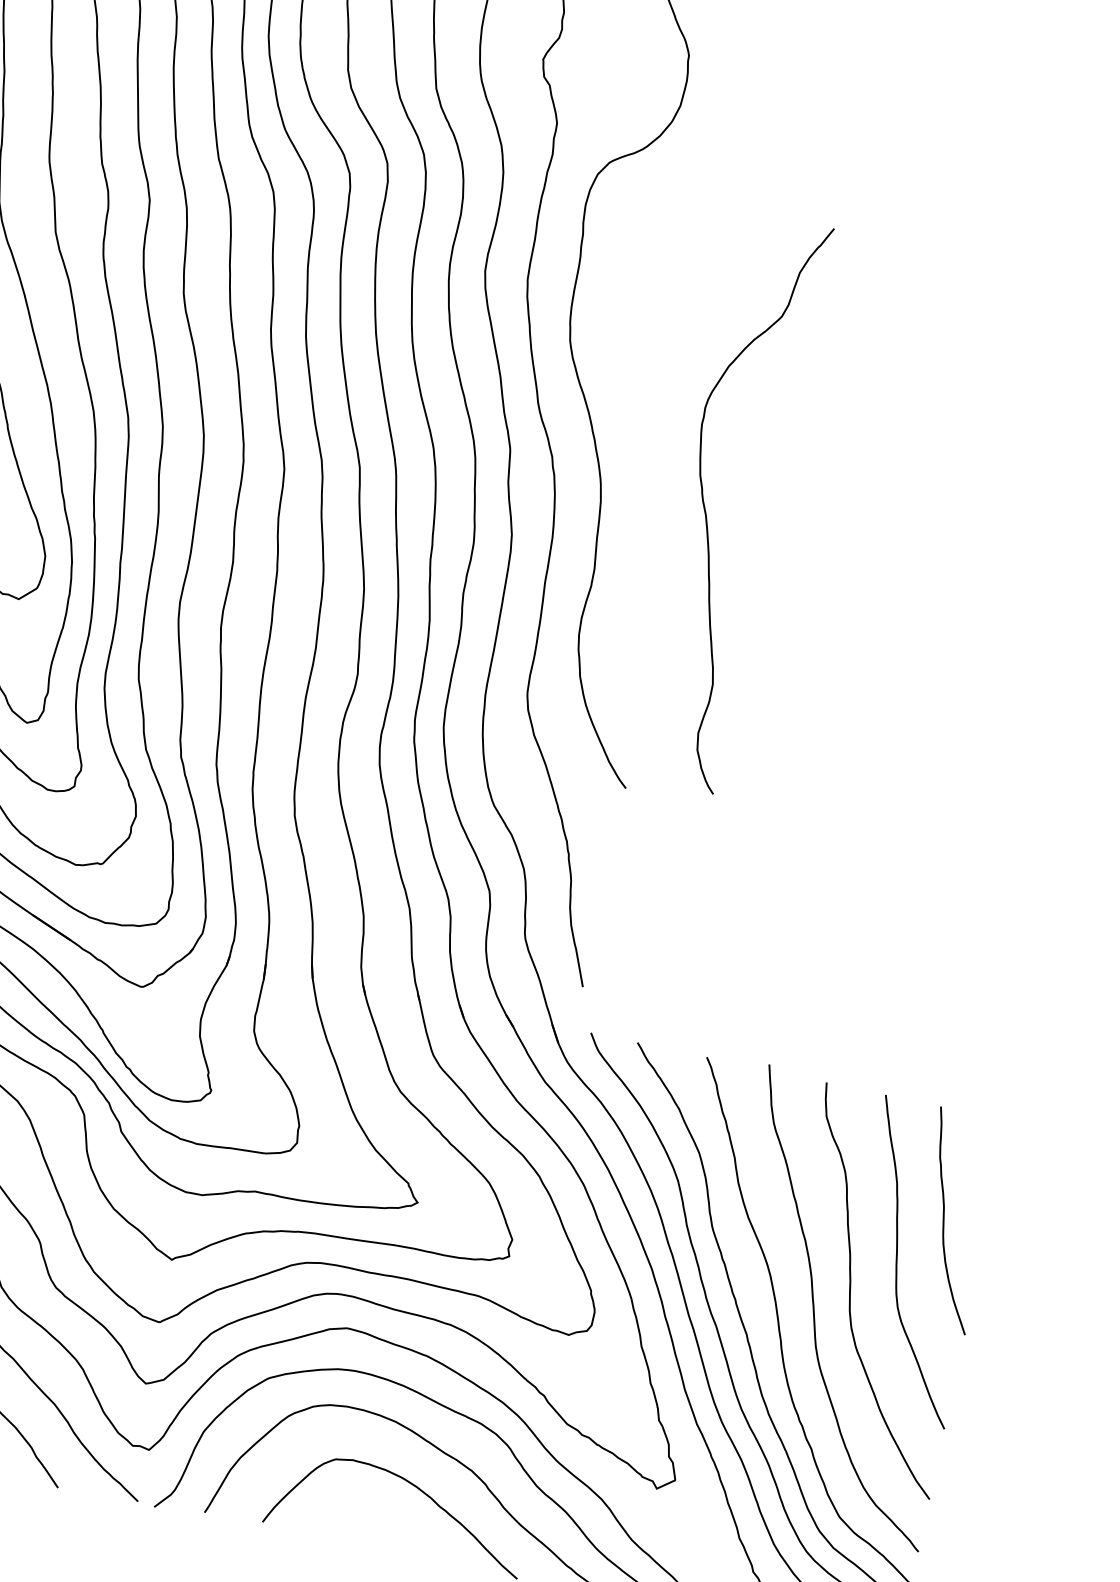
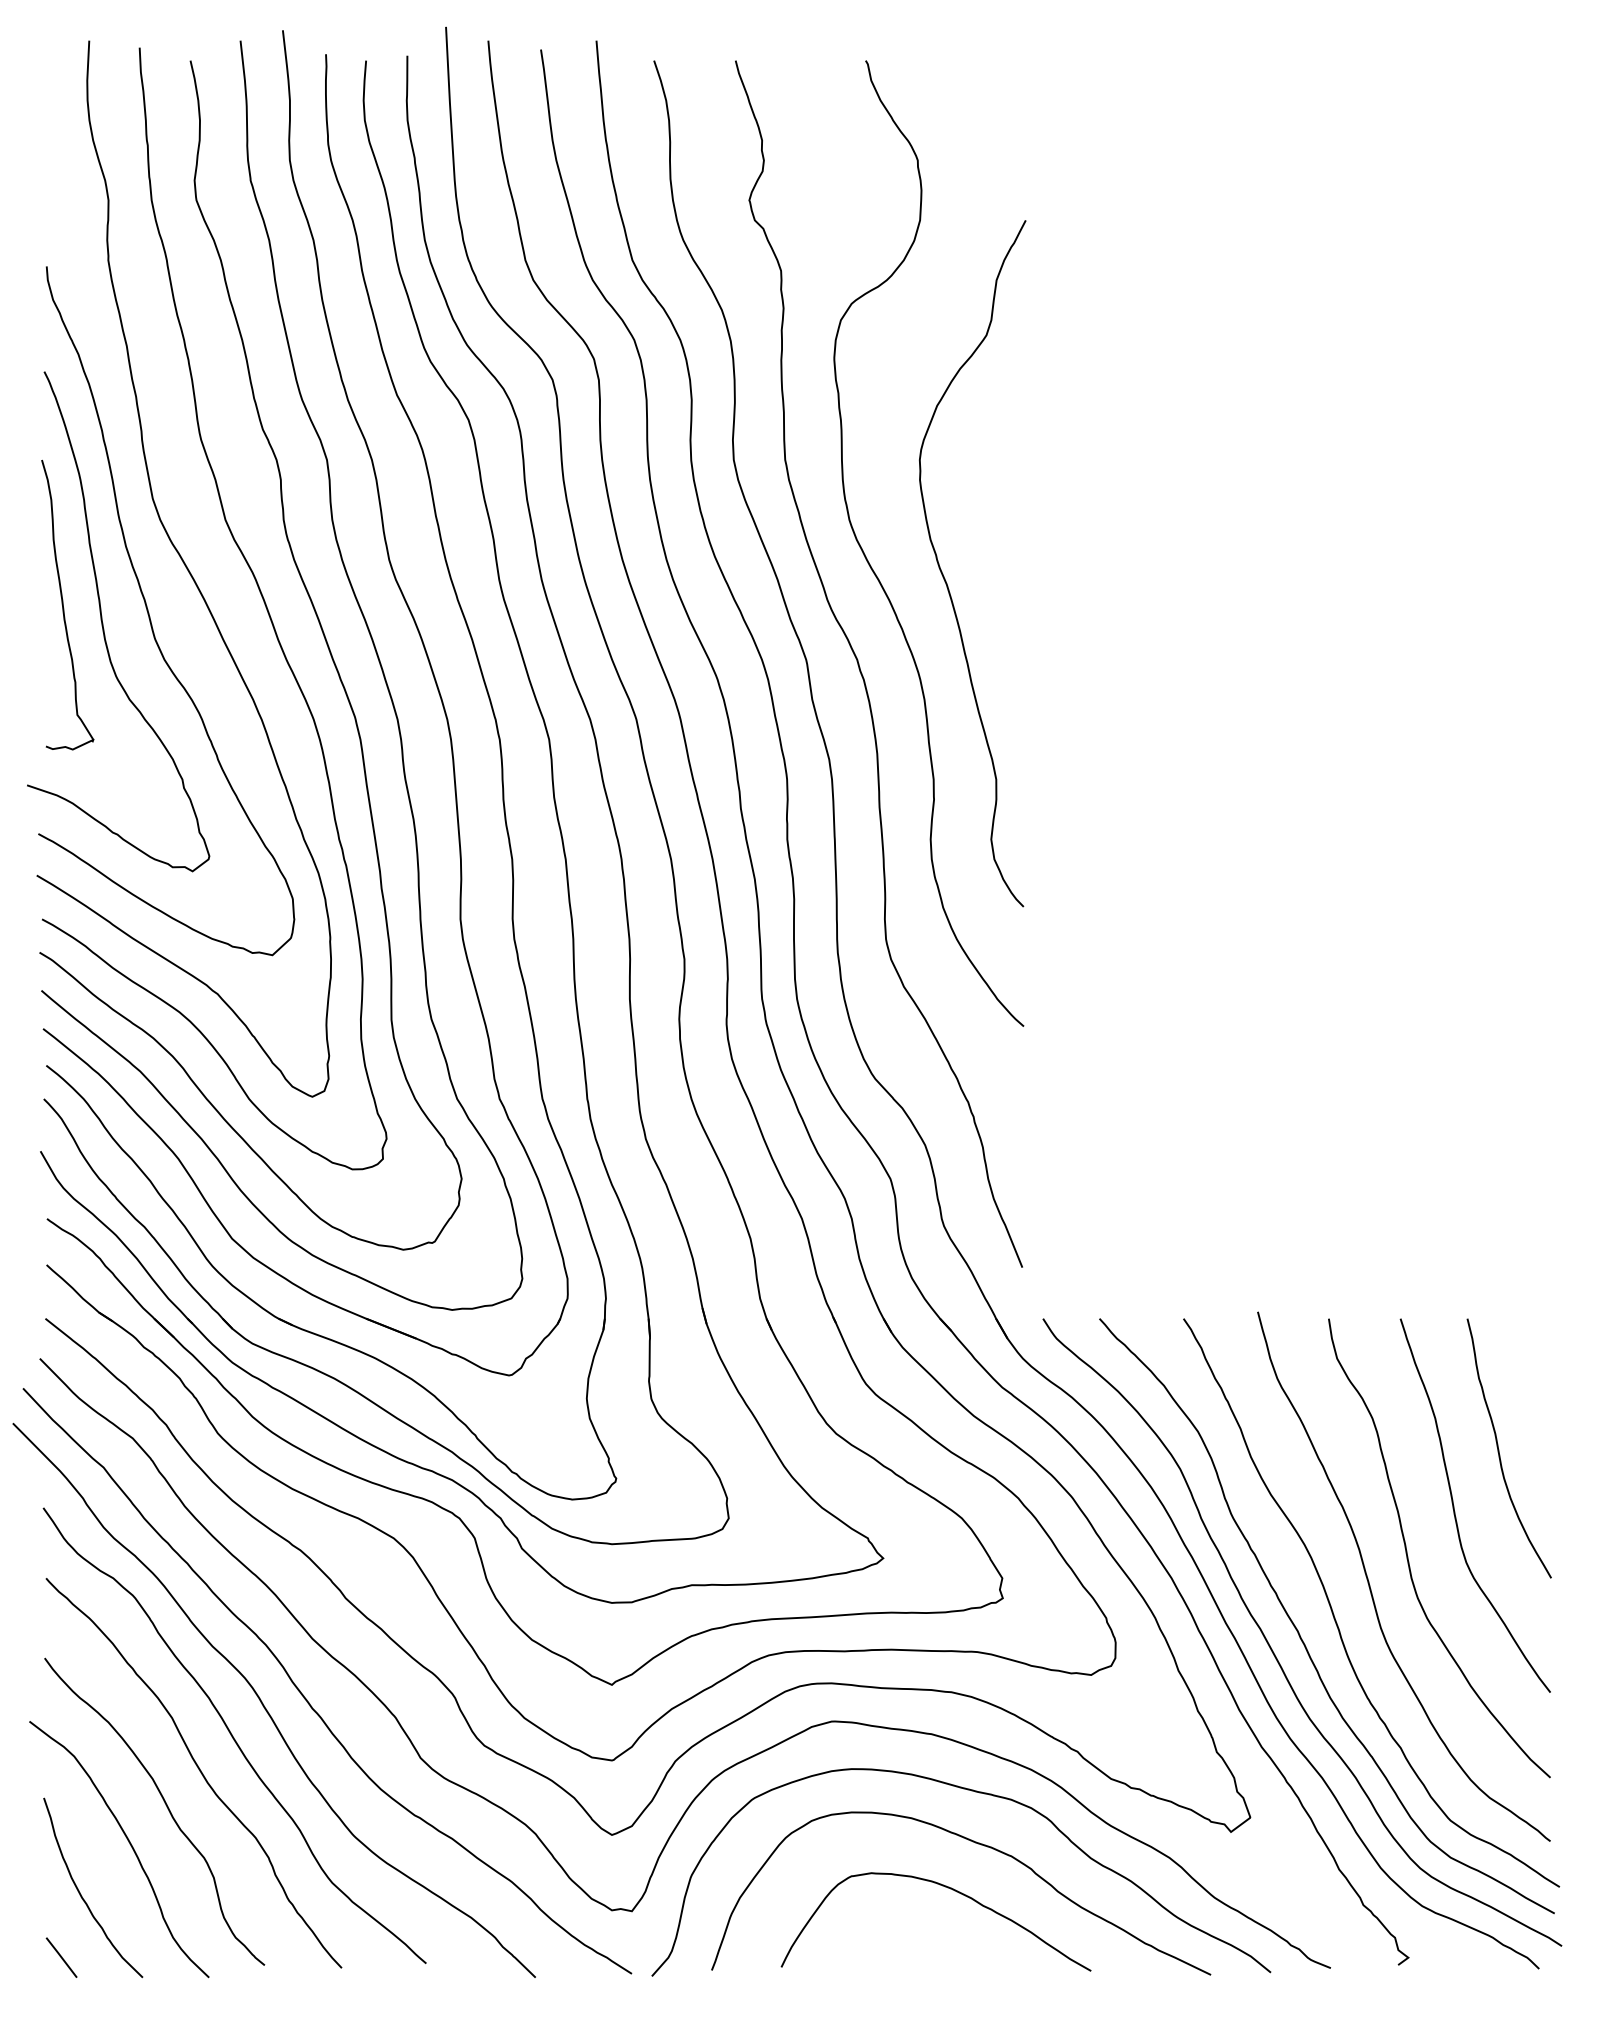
curve: (705, 505) -> (943, 573), moved

